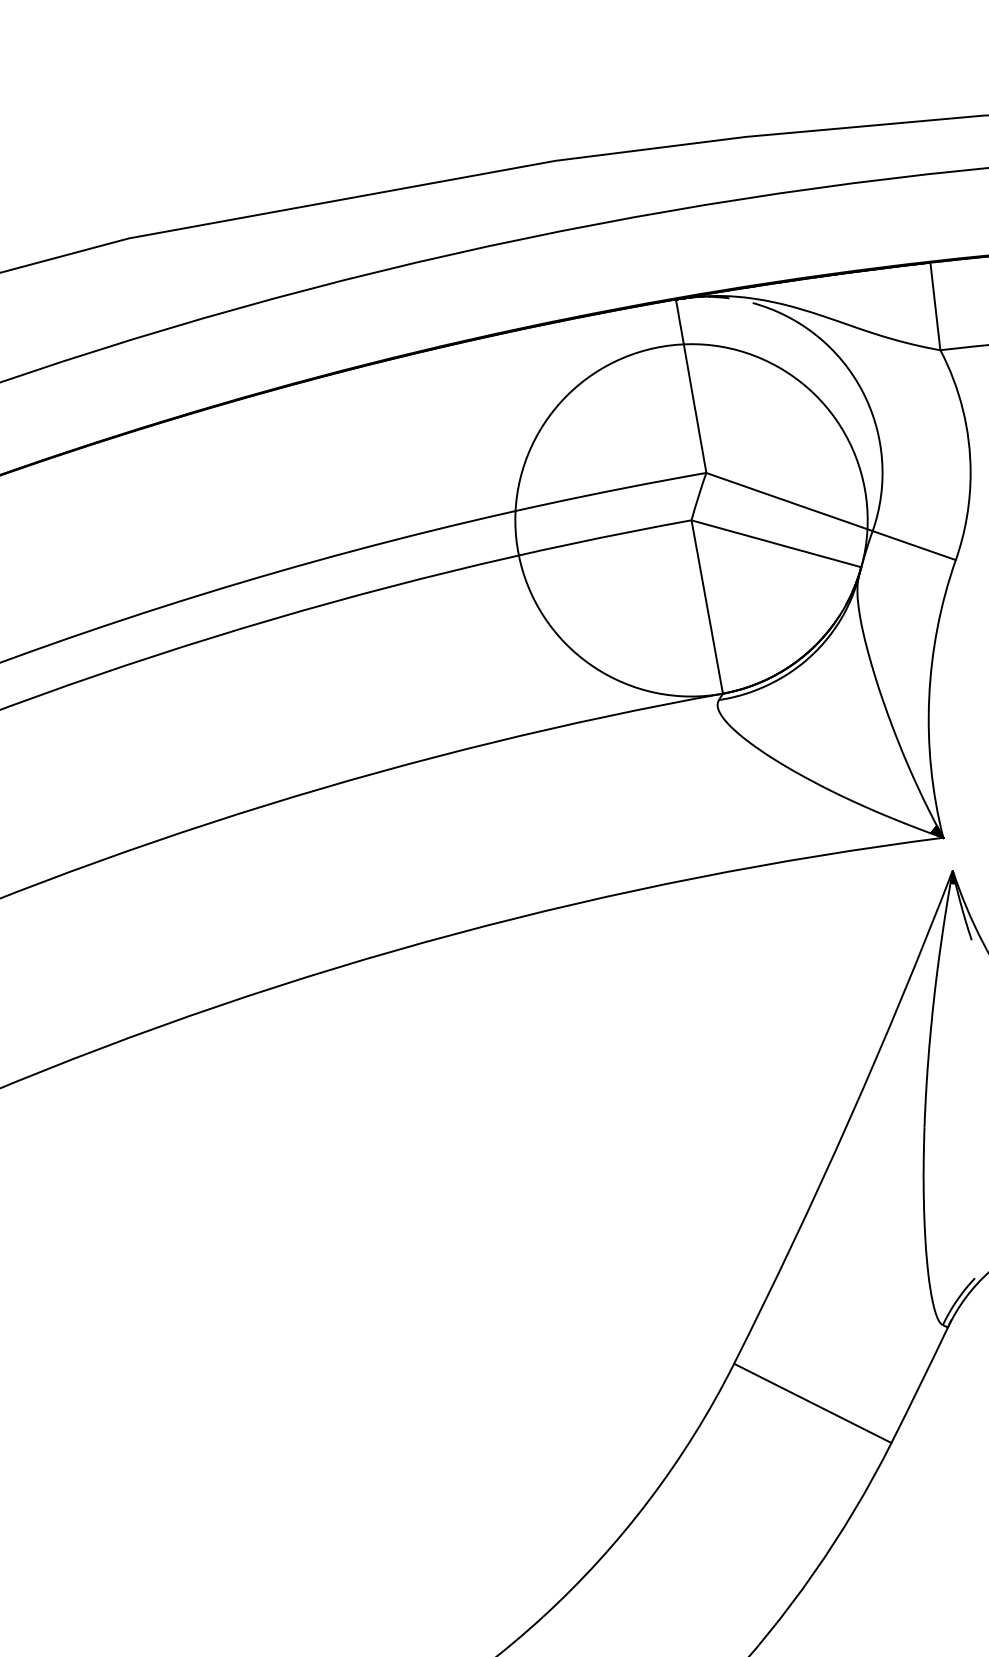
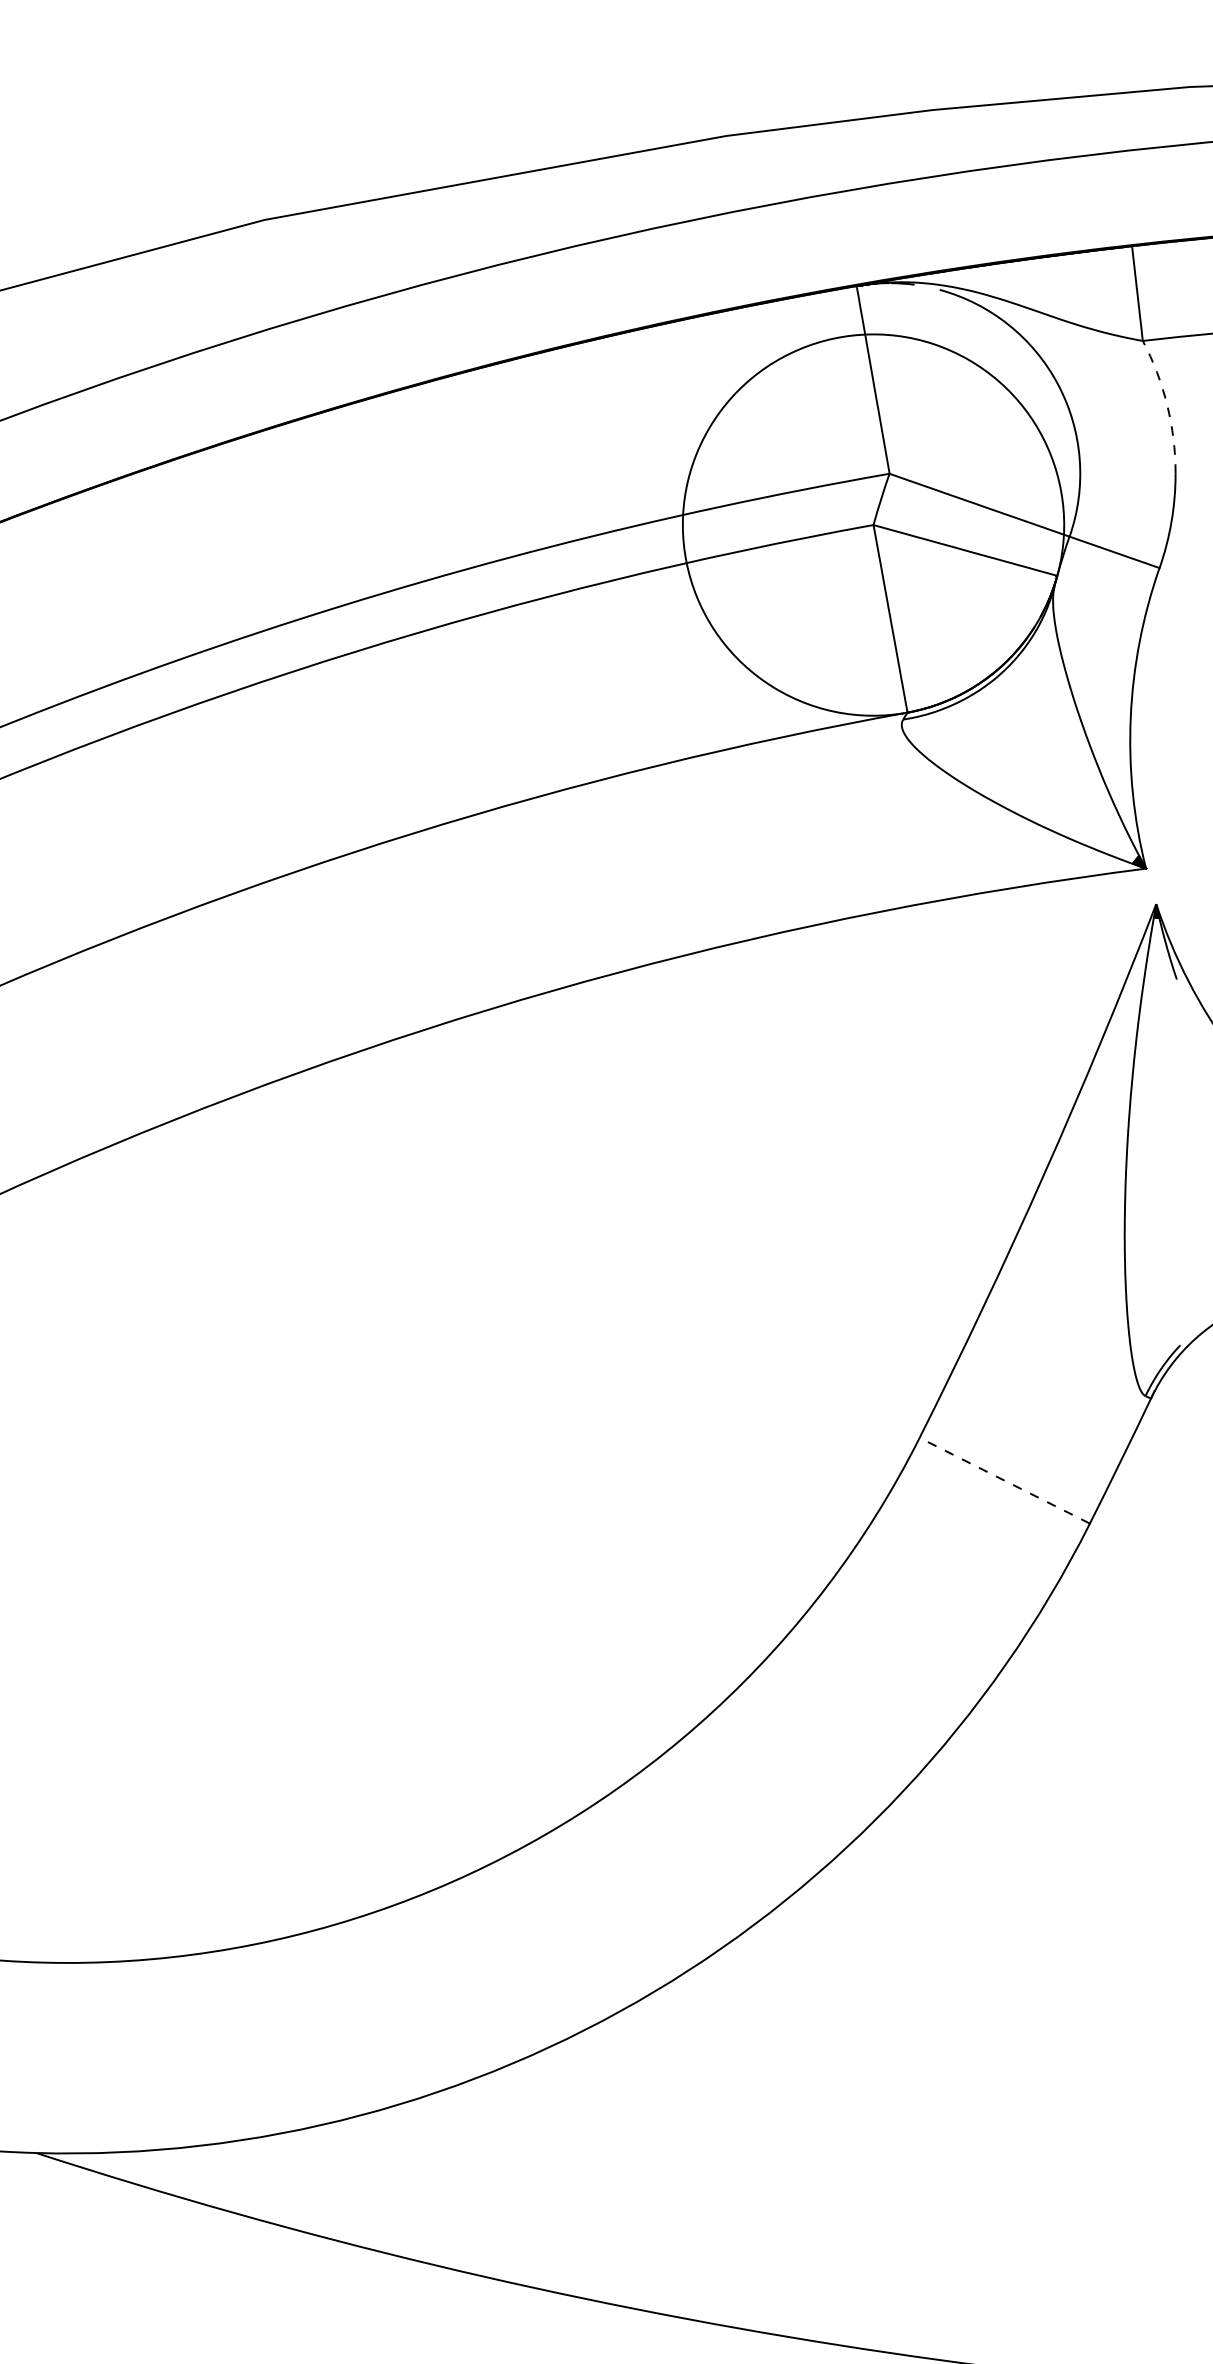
arc: (963, 409) -> (1167, 405), solid -> dashed
line: (812, 1403) -> (1004, 1480), solid -> dashed

